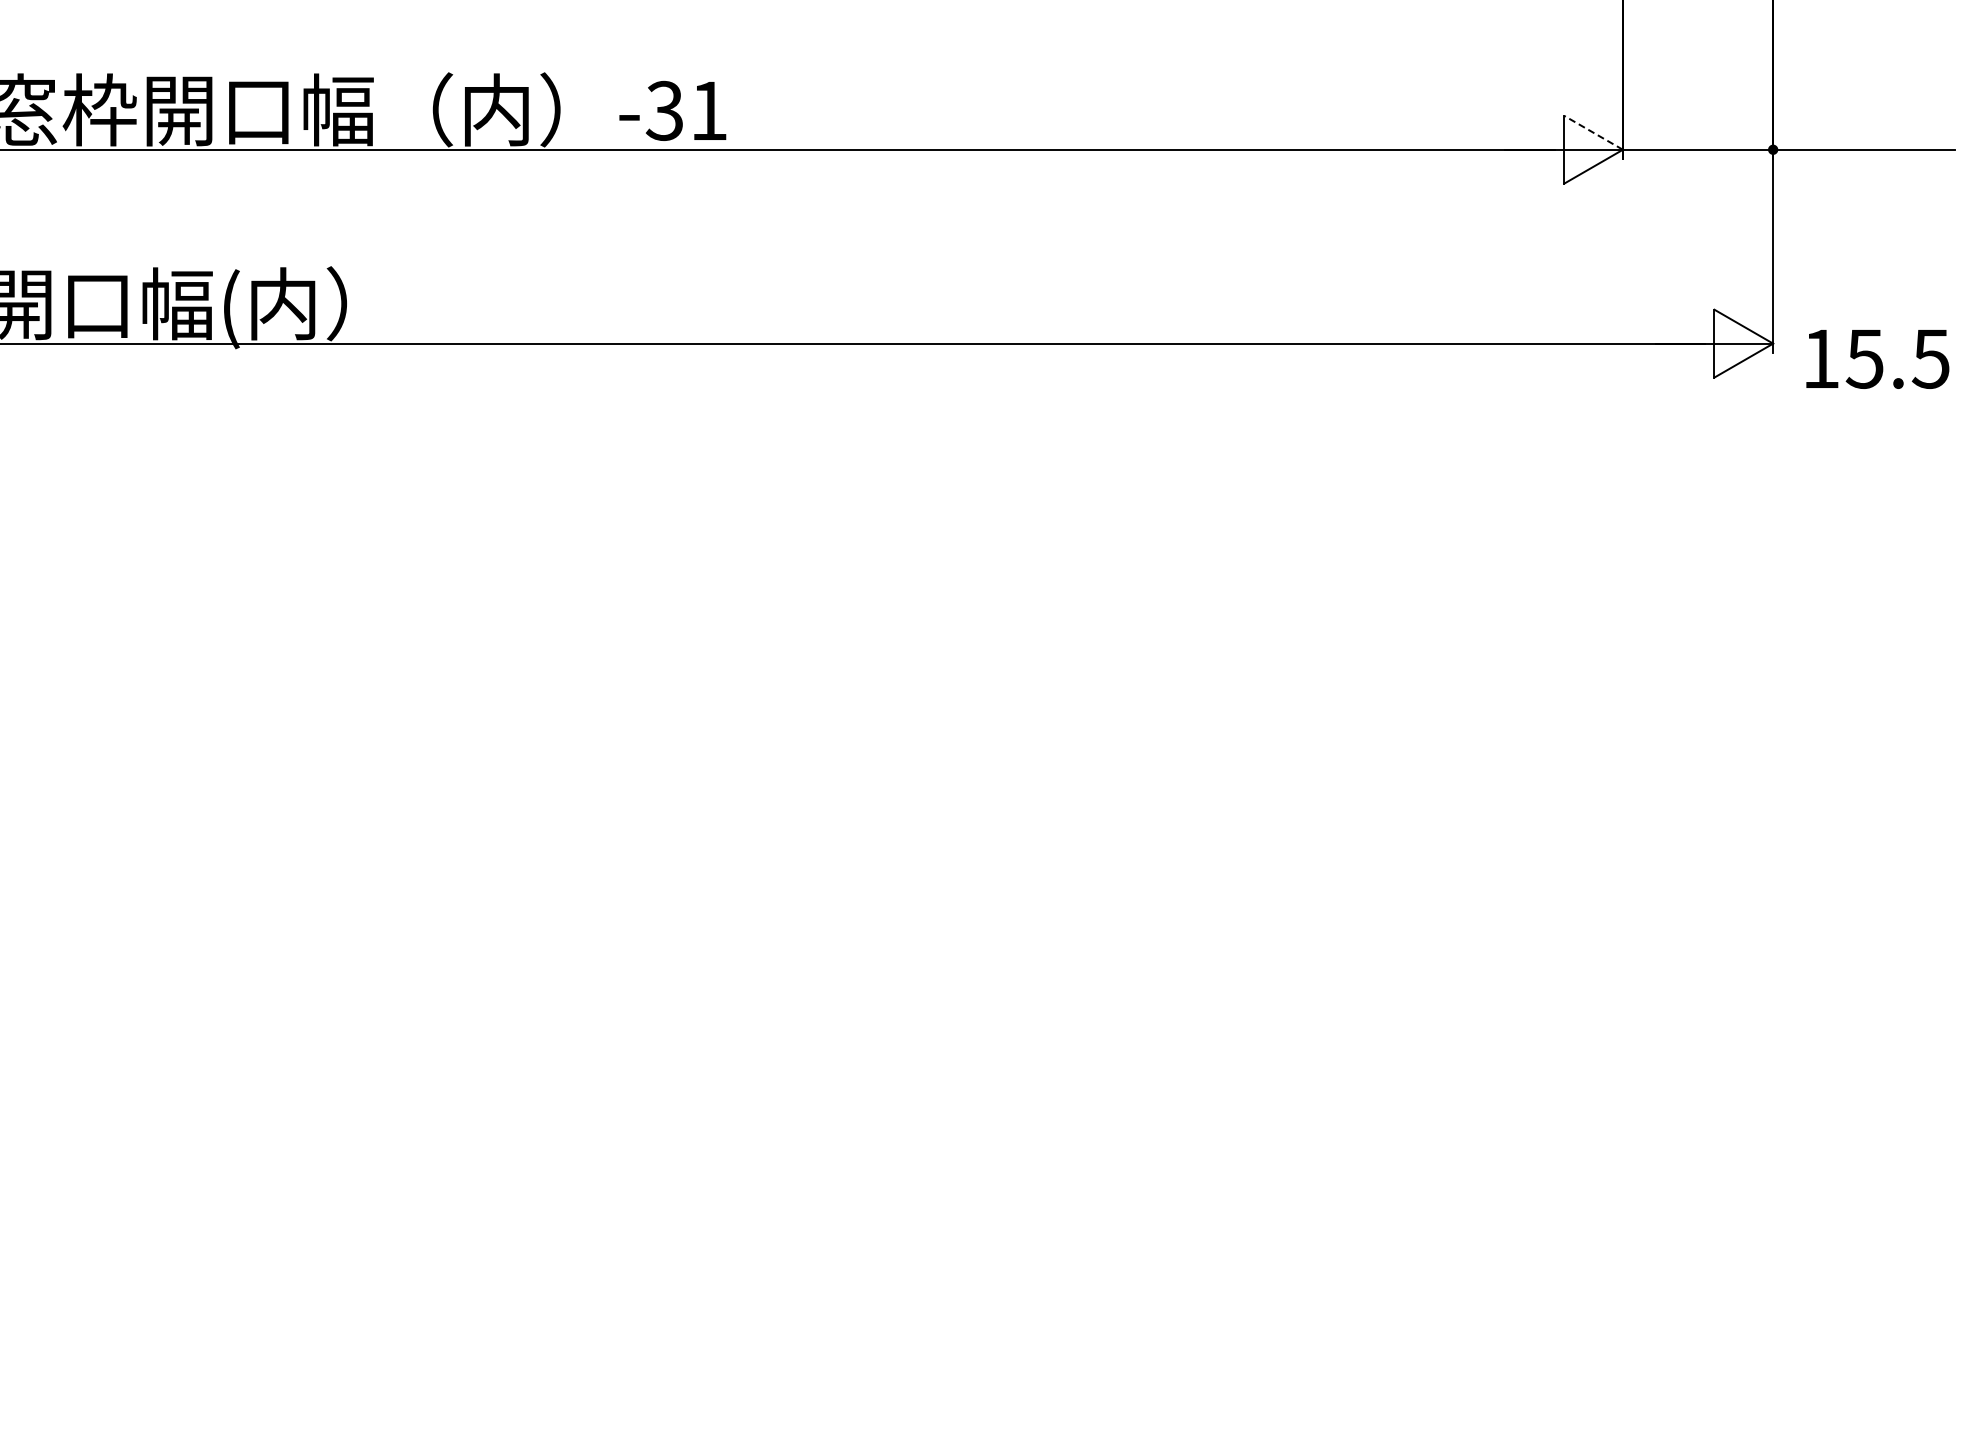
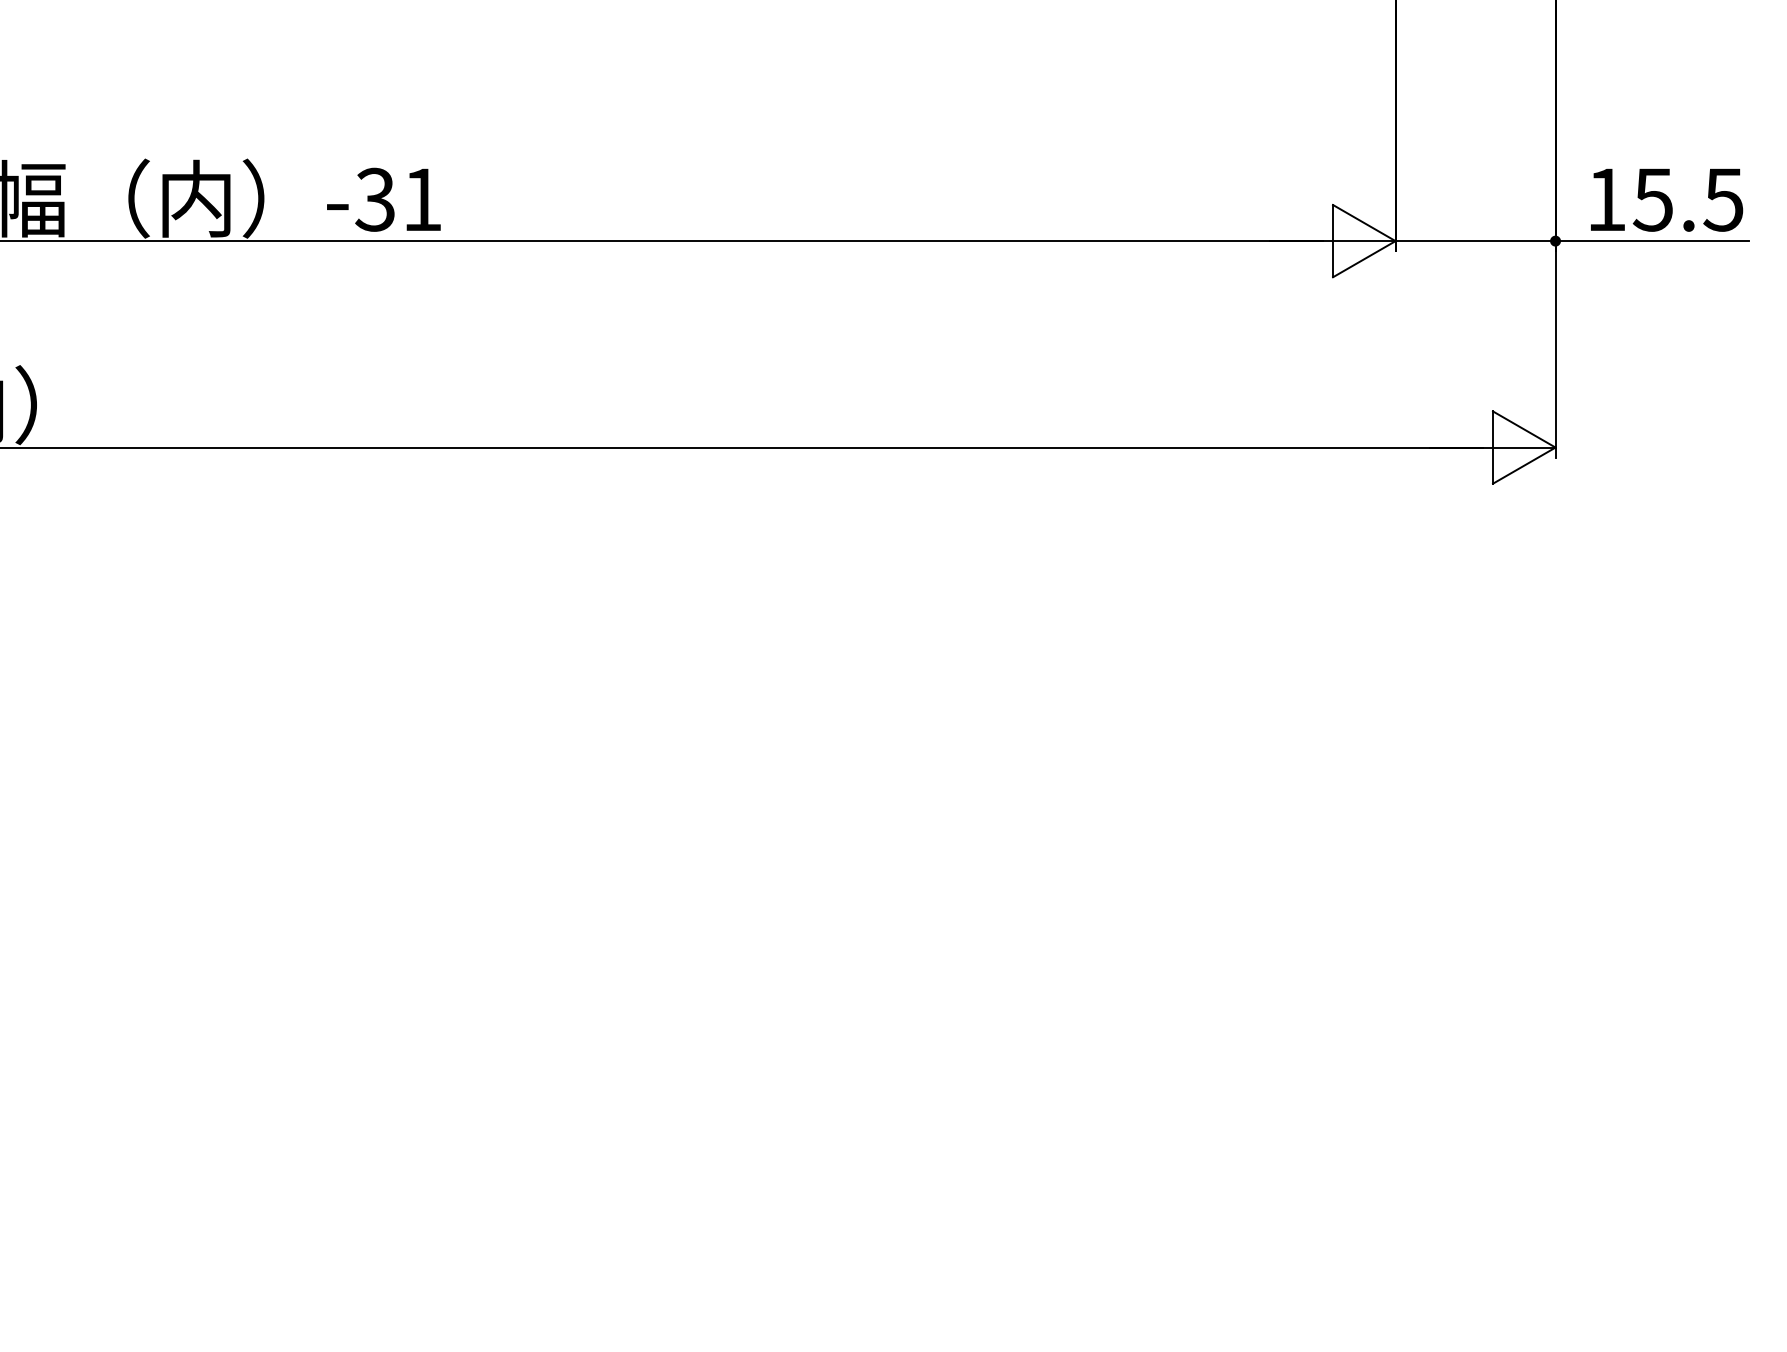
line: (1593, 132) -> (1364, 222), dashed -> solid
text: (1877, 359) -> (1666, 200), moved

